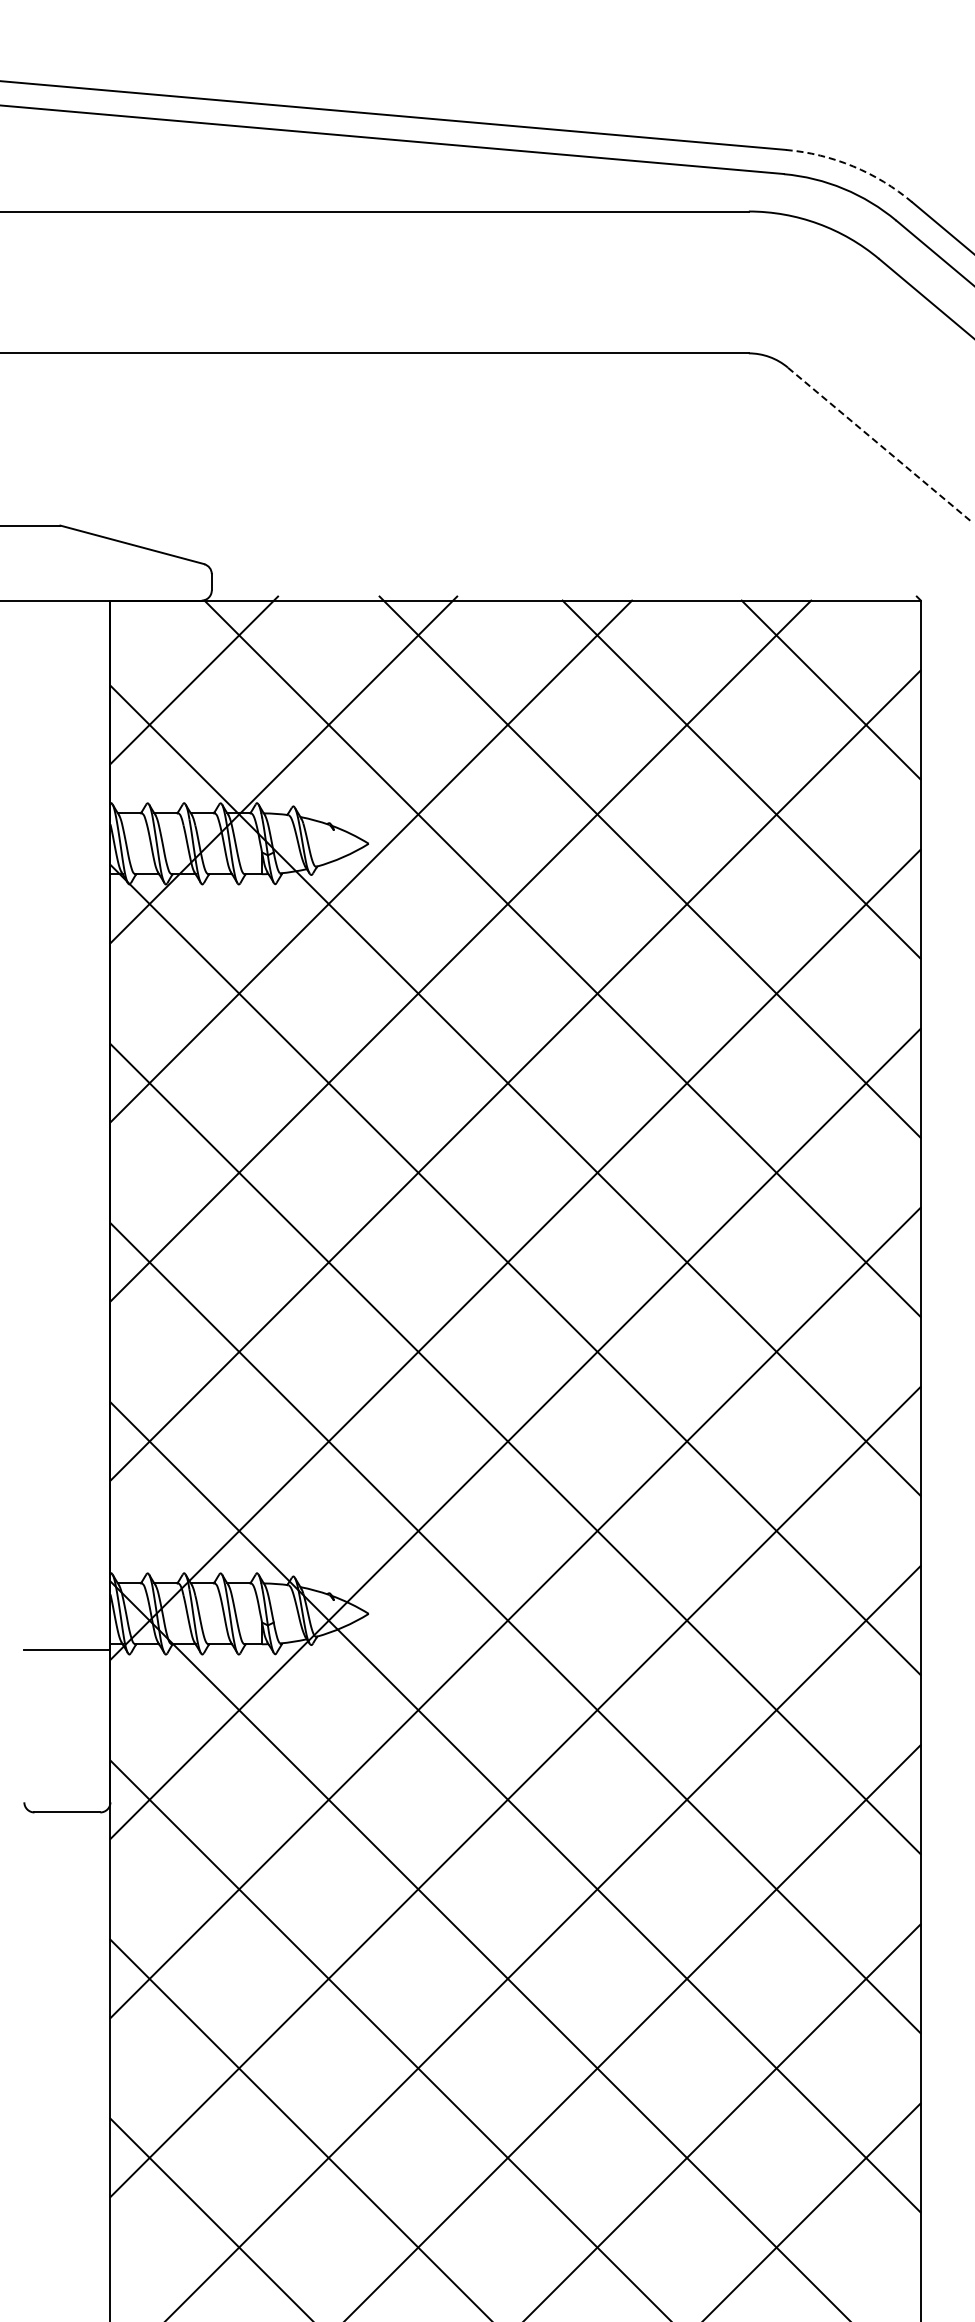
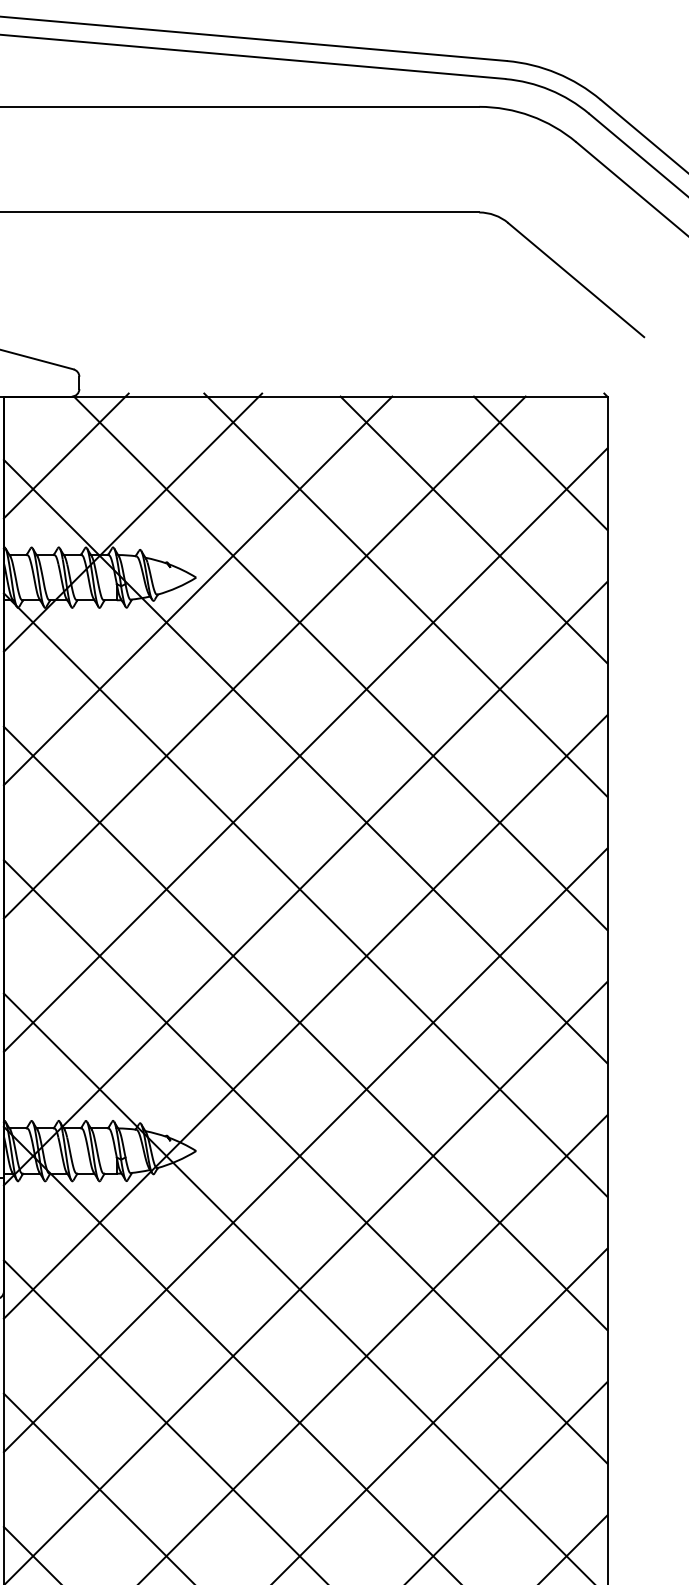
arc: (853, 166) -> (557, 73), dashed -> solid
line: (879, 444) -> (576, 280), dashed -> solid

